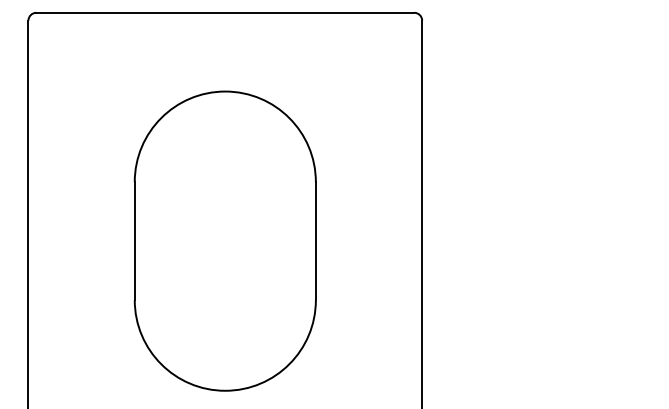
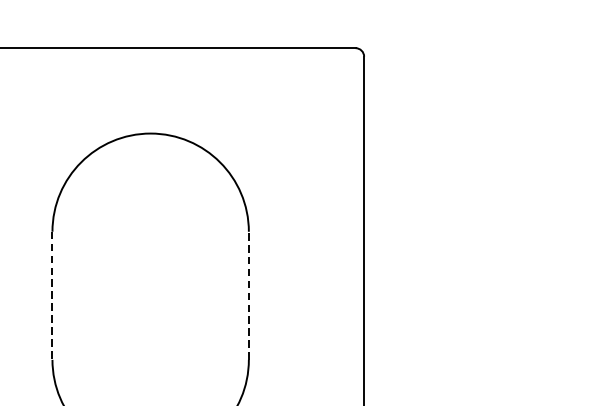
line: (315, 240) -> (248, 295), solid -> dashed
line: (134, 241) -> (52, 296), solid -> dashed

